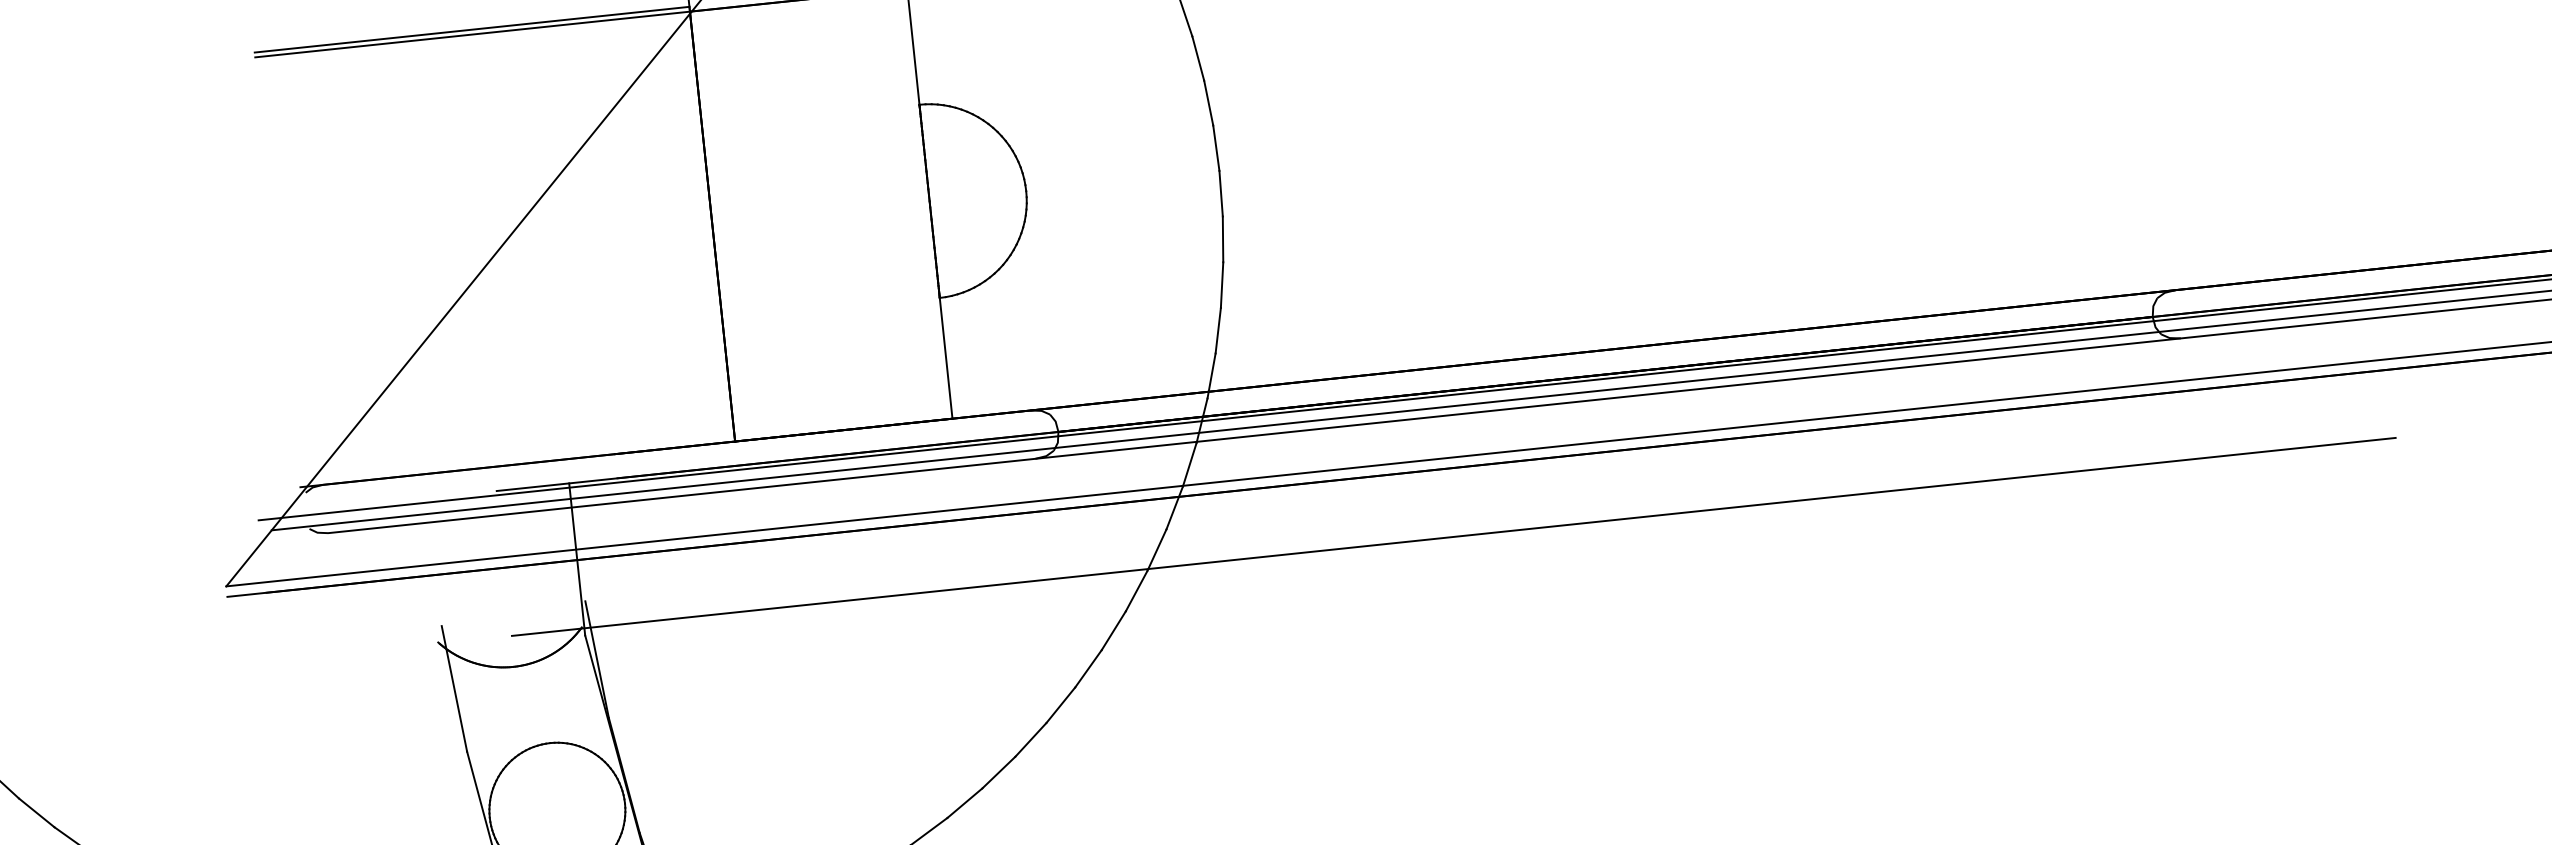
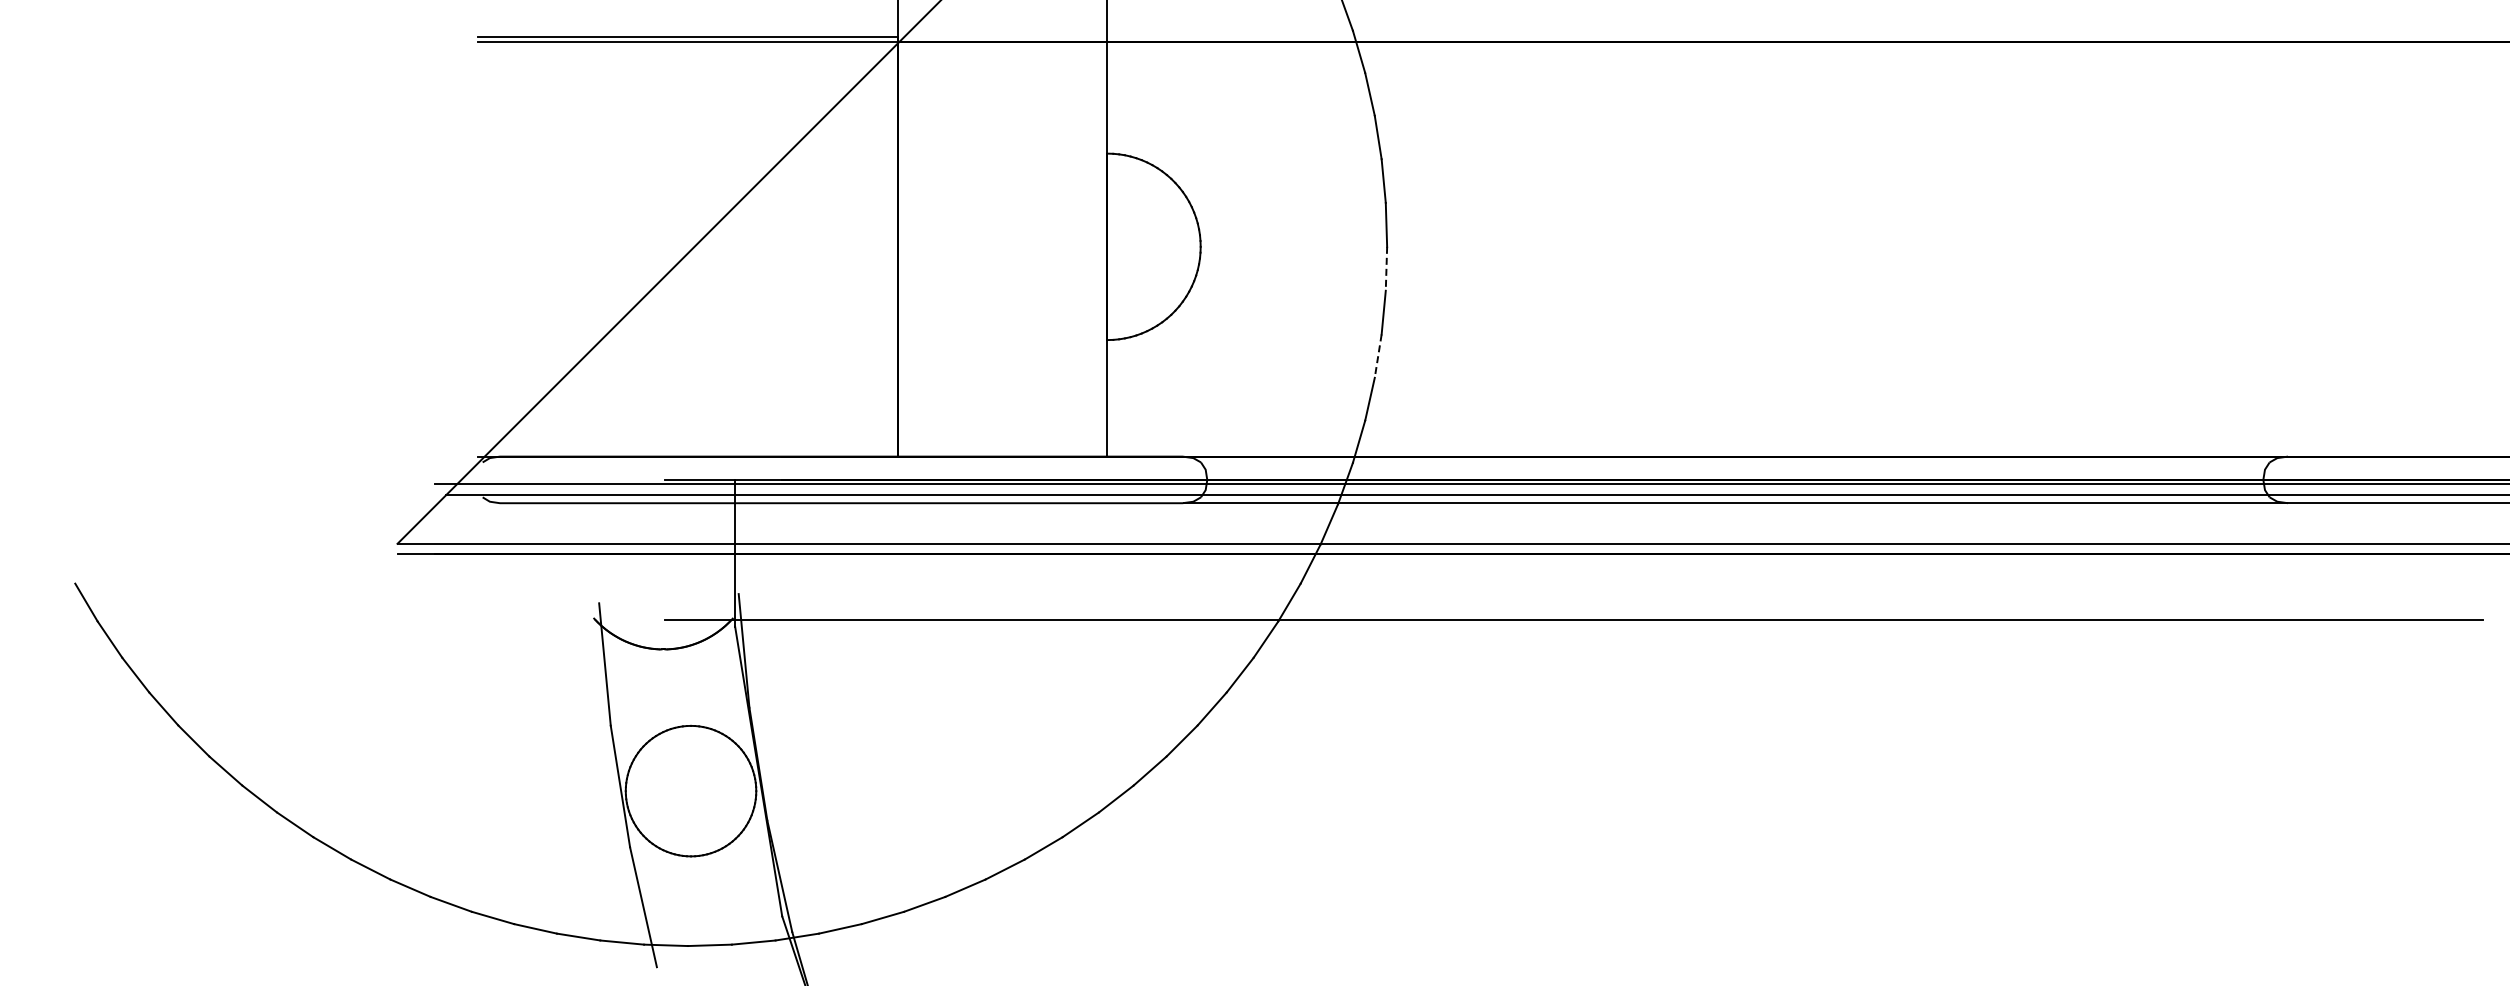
line: (1221, 193) -> (1386, 268), solid -> dashed
line: (1222, 285) -> (1378, 356), solid -> dashed

